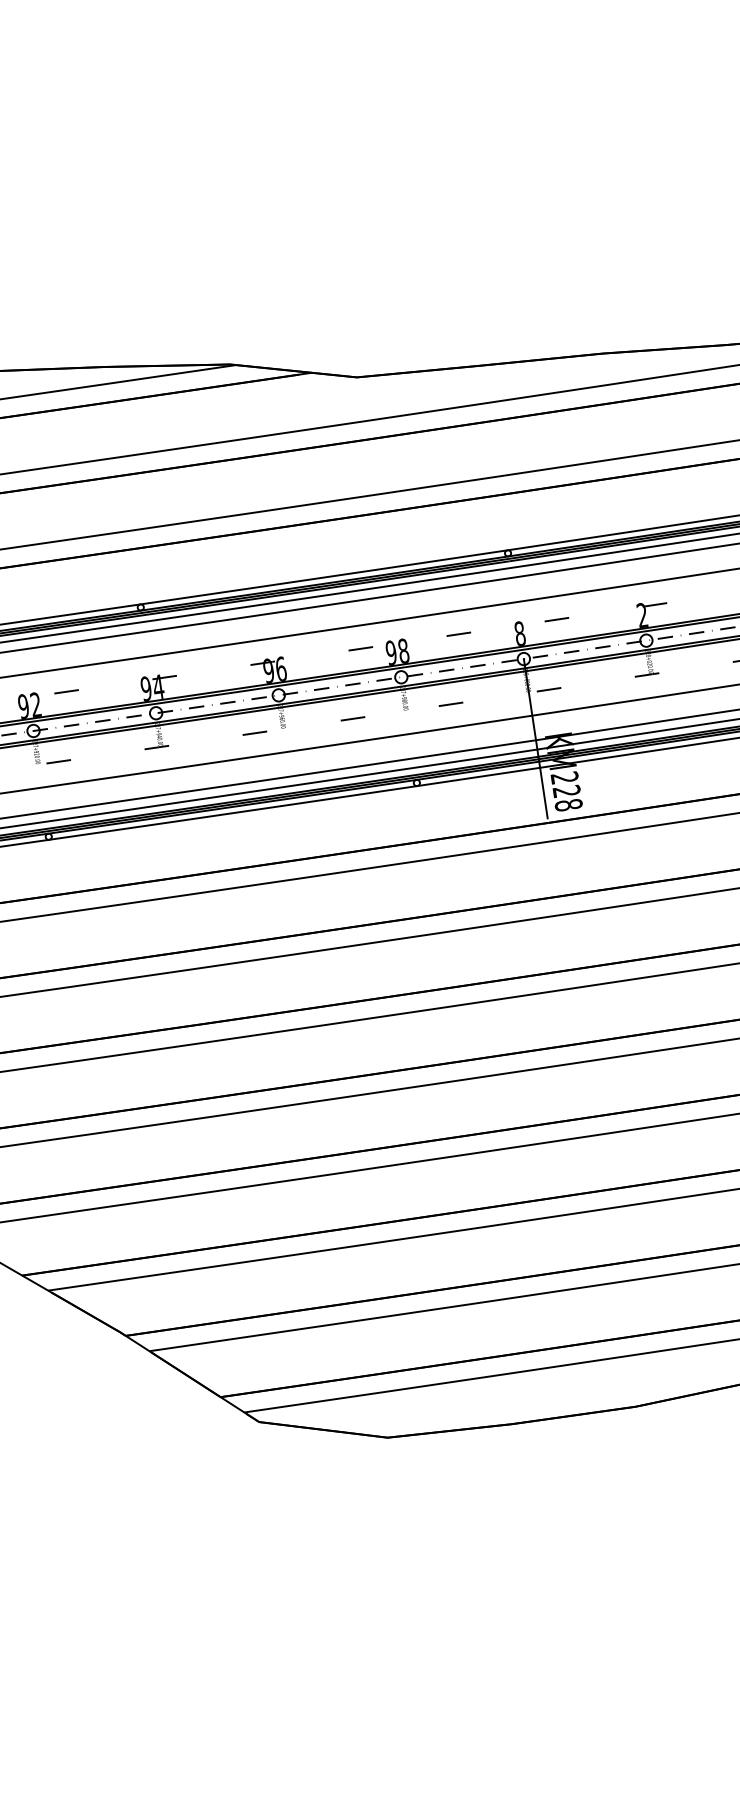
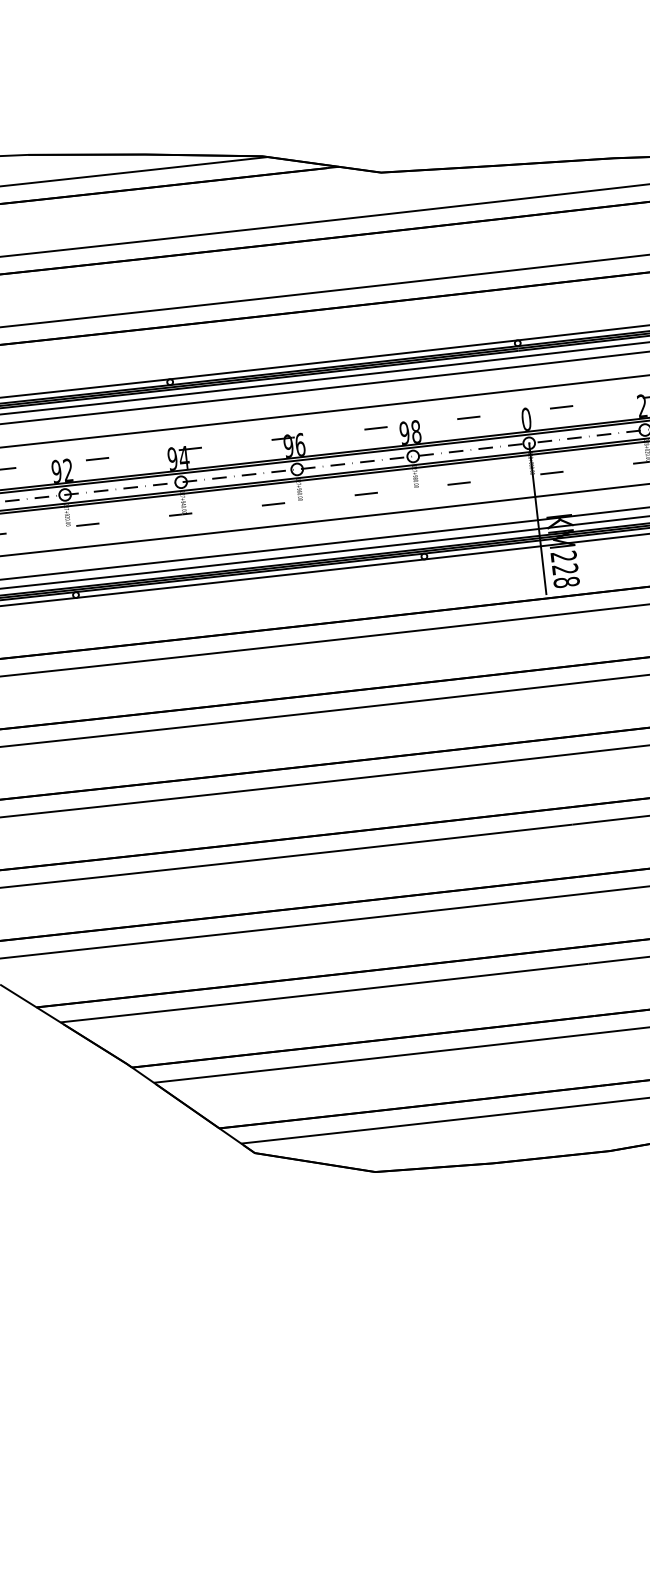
text: (519, 633) -> (525, 419), 8 -> 0

